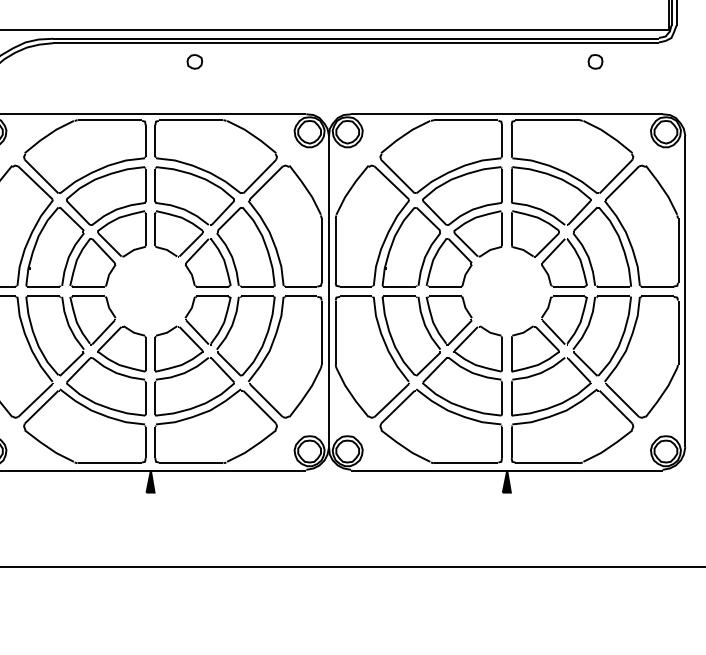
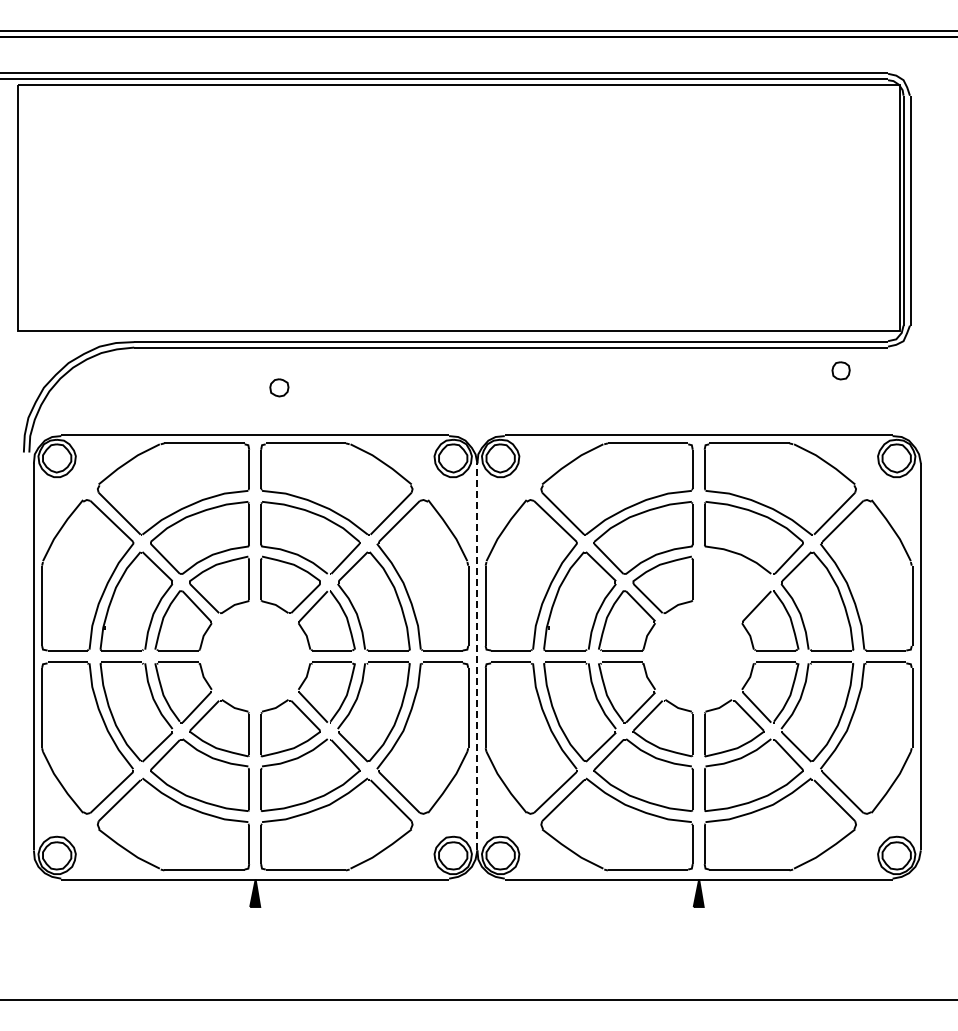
part: (194, 61) -> (279, 387), moved
part: (595, 61) -> (840, 370), moved
part: (535, 233) -> (734, 584), removed
line: (329, 291) -> (477, 656), solid -> dashed

